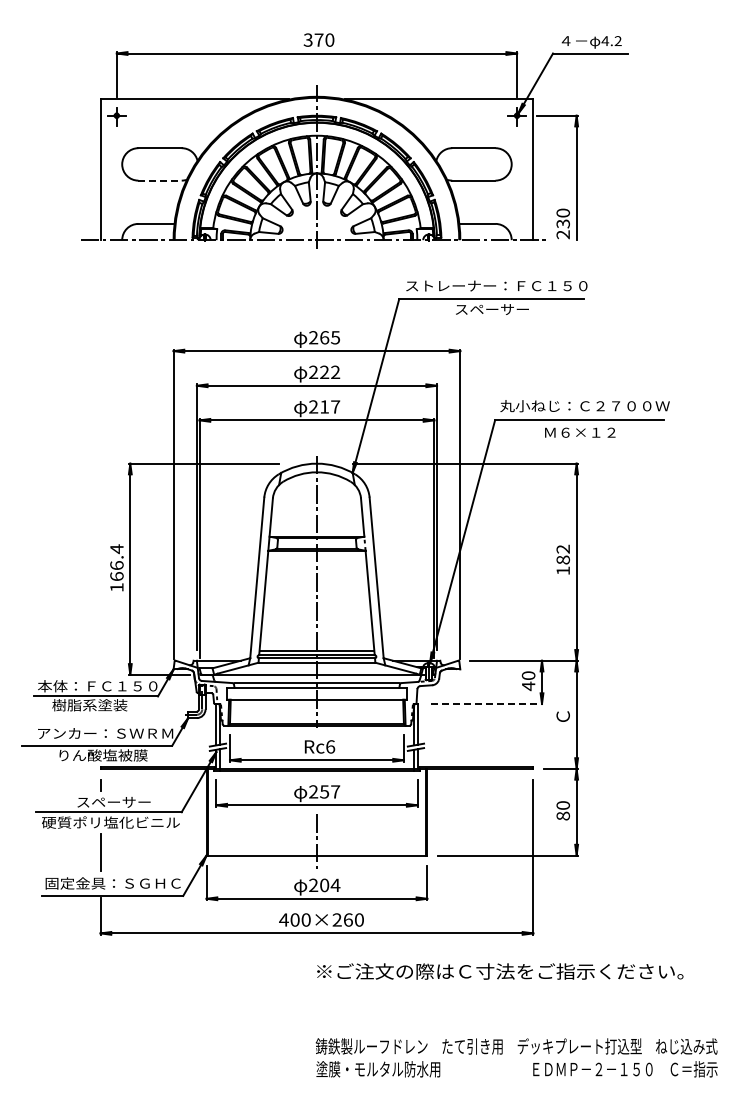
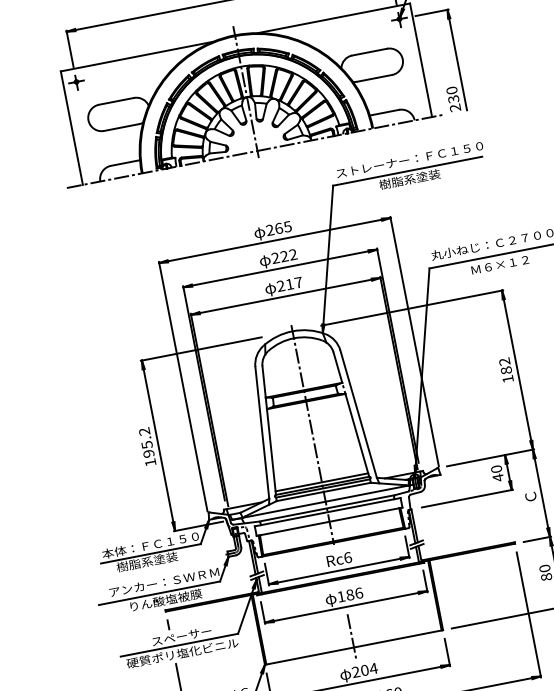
line: (160, 180) -> (121, 127), dashed -> solid
text: (491, 309) -> (409, 179), スペーサー -> 樹脂系塗装
text: (116, 562) -> (146, 442), 166.4 -> 195.2
line: (487, 704) -> (467, 498), dashed -> solid
text: (324, 791) -> (350, 594), 257 -> 186

